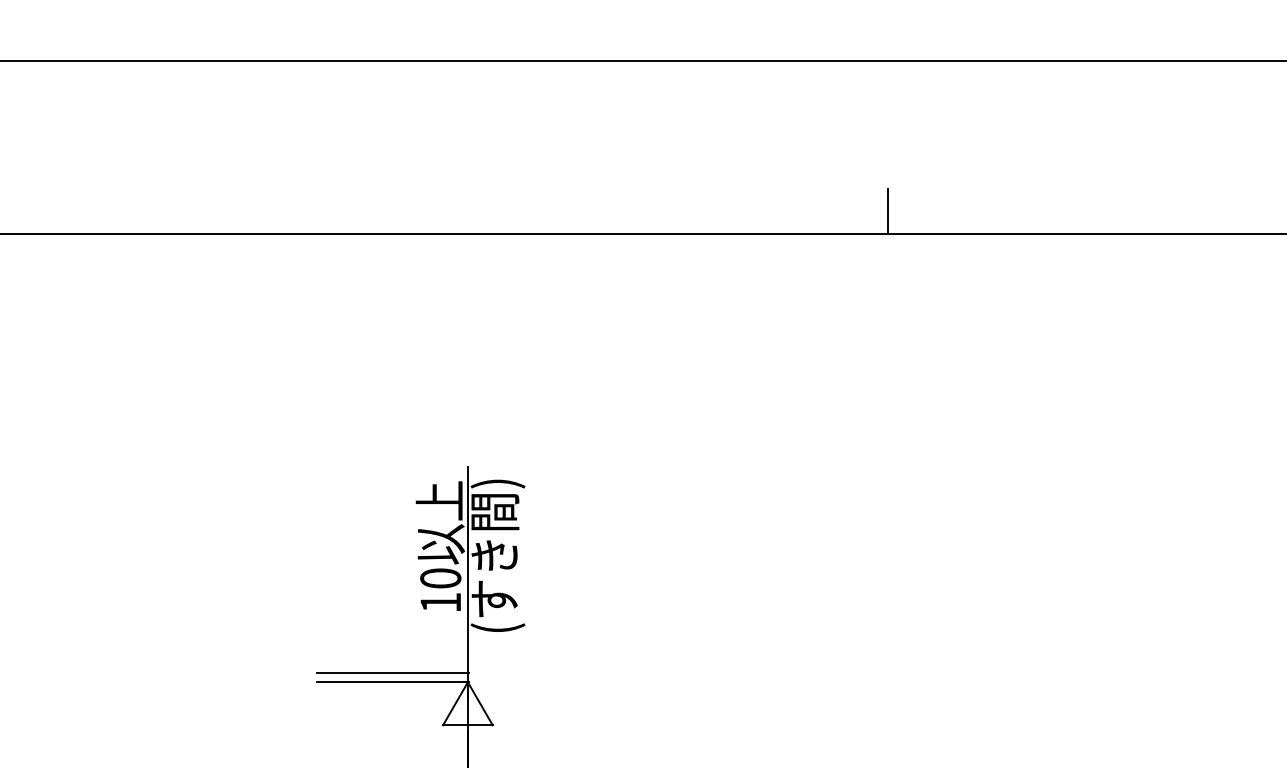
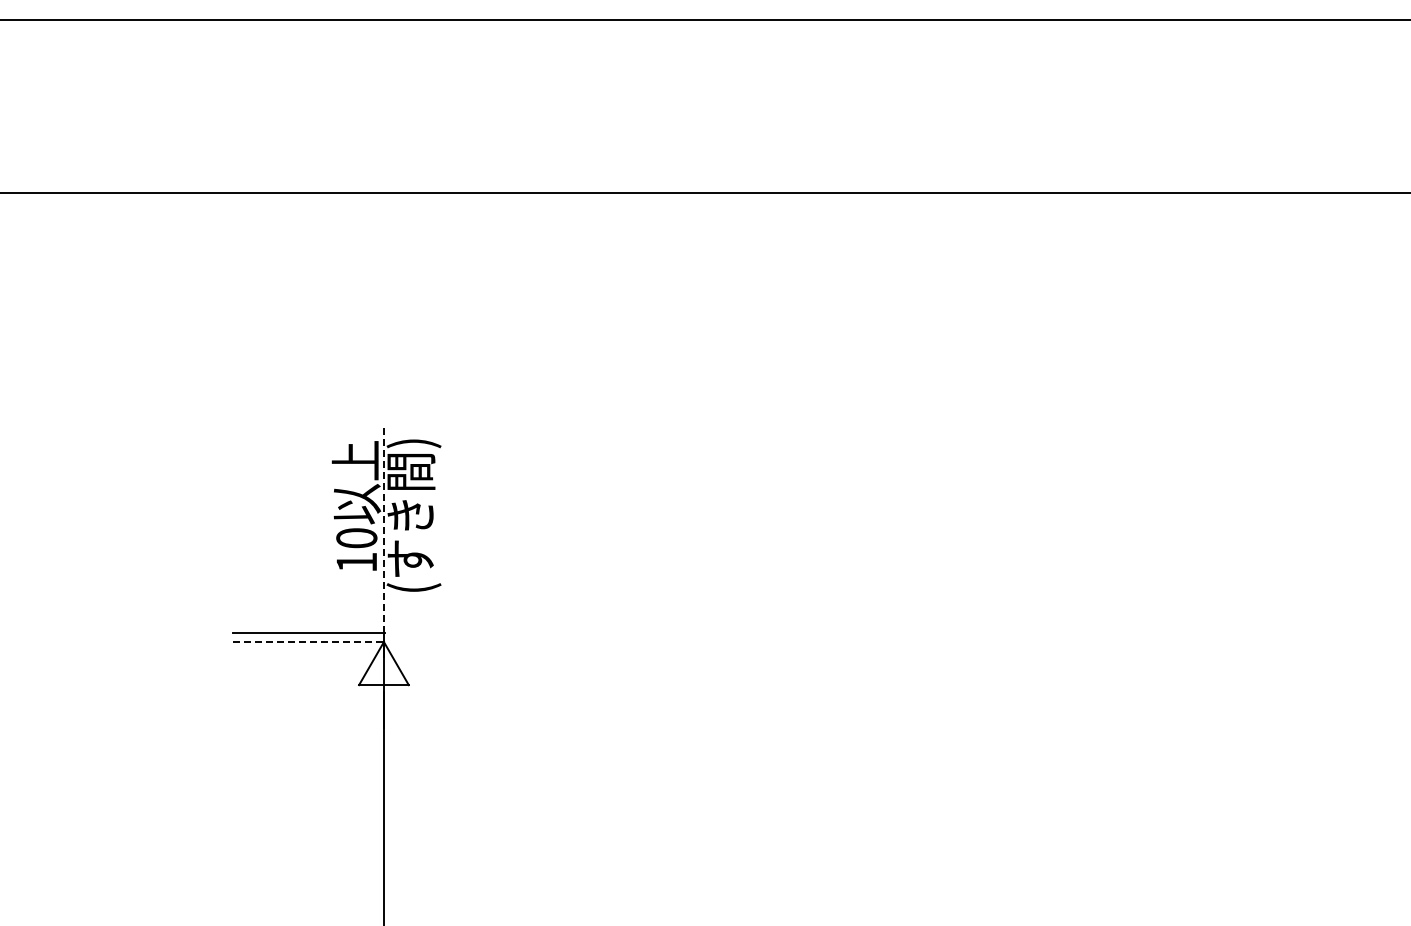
line: (888, 211) -> (804, 171), removed
line: (467, 569) -> (383, 529), solid -> dashed
line: (392, 682) -> (308, 642), solid -> dashed

